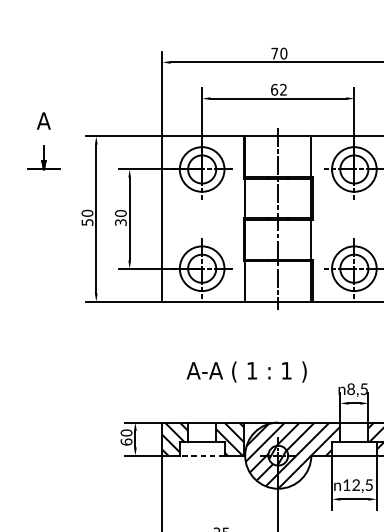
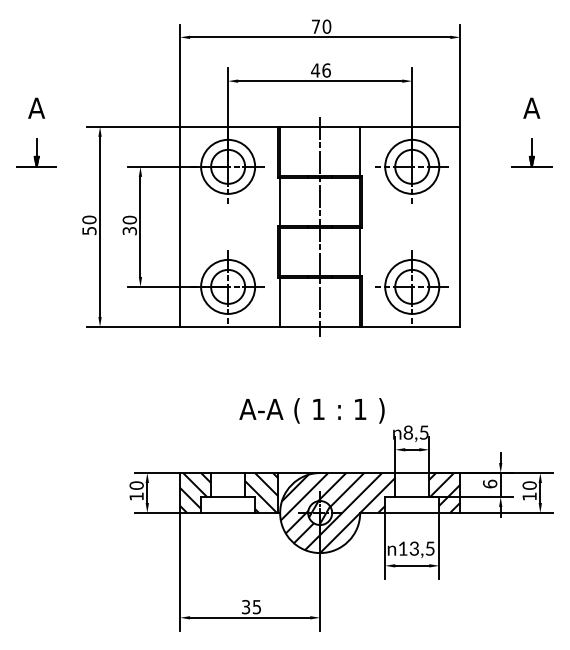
text: (278, 89) -> (320, 70), 62 -> 46
text: (246, 371) -> (311, 410), moved
text: (126, 441) -> (136, 496), 60 -> 10
line: (201, 456) -> (227, 513), dashed -> solid
text: (355, 486) -> (413, 550), 12,5 -> 13,5

